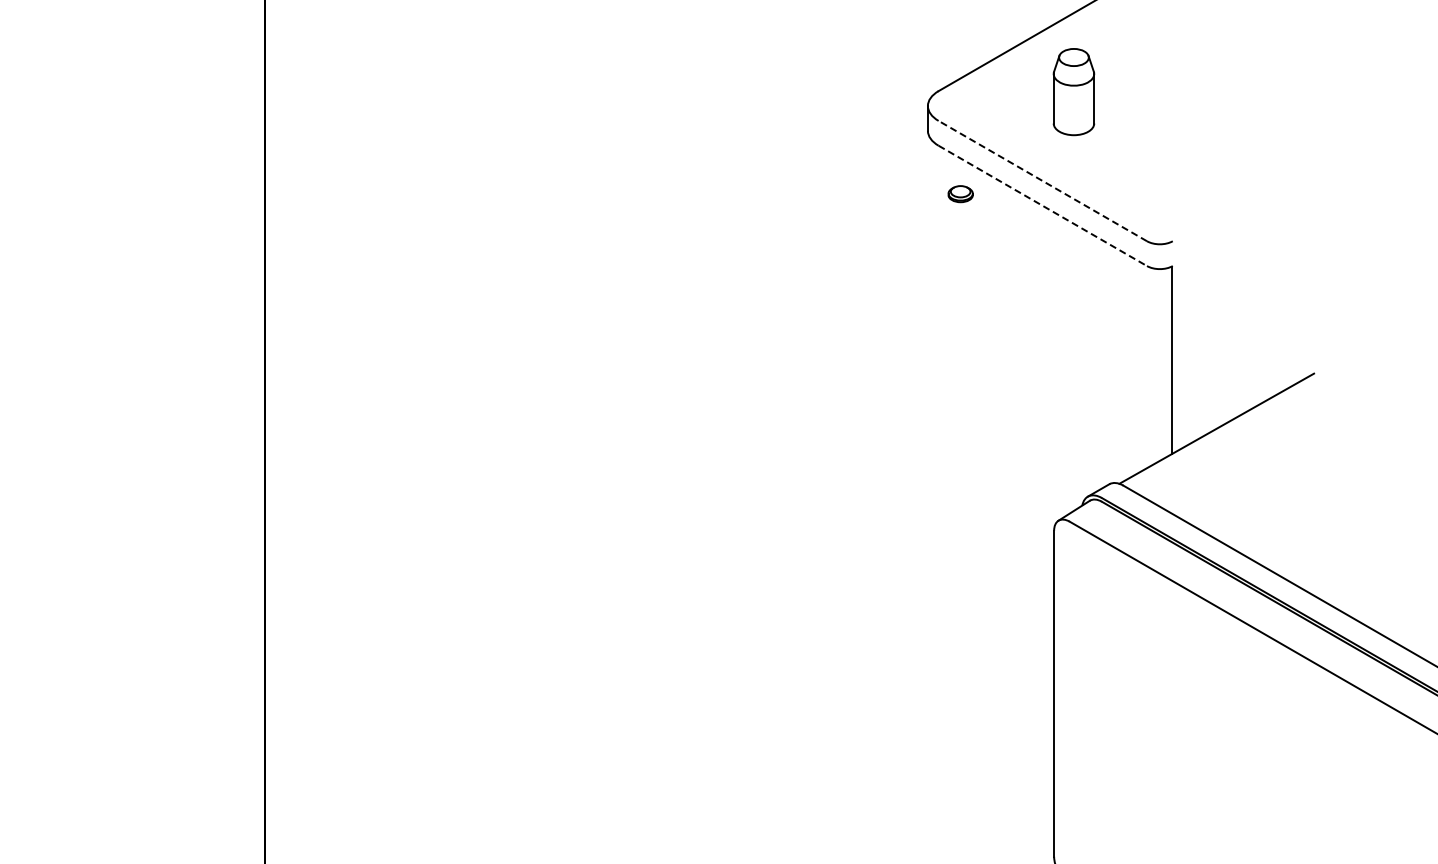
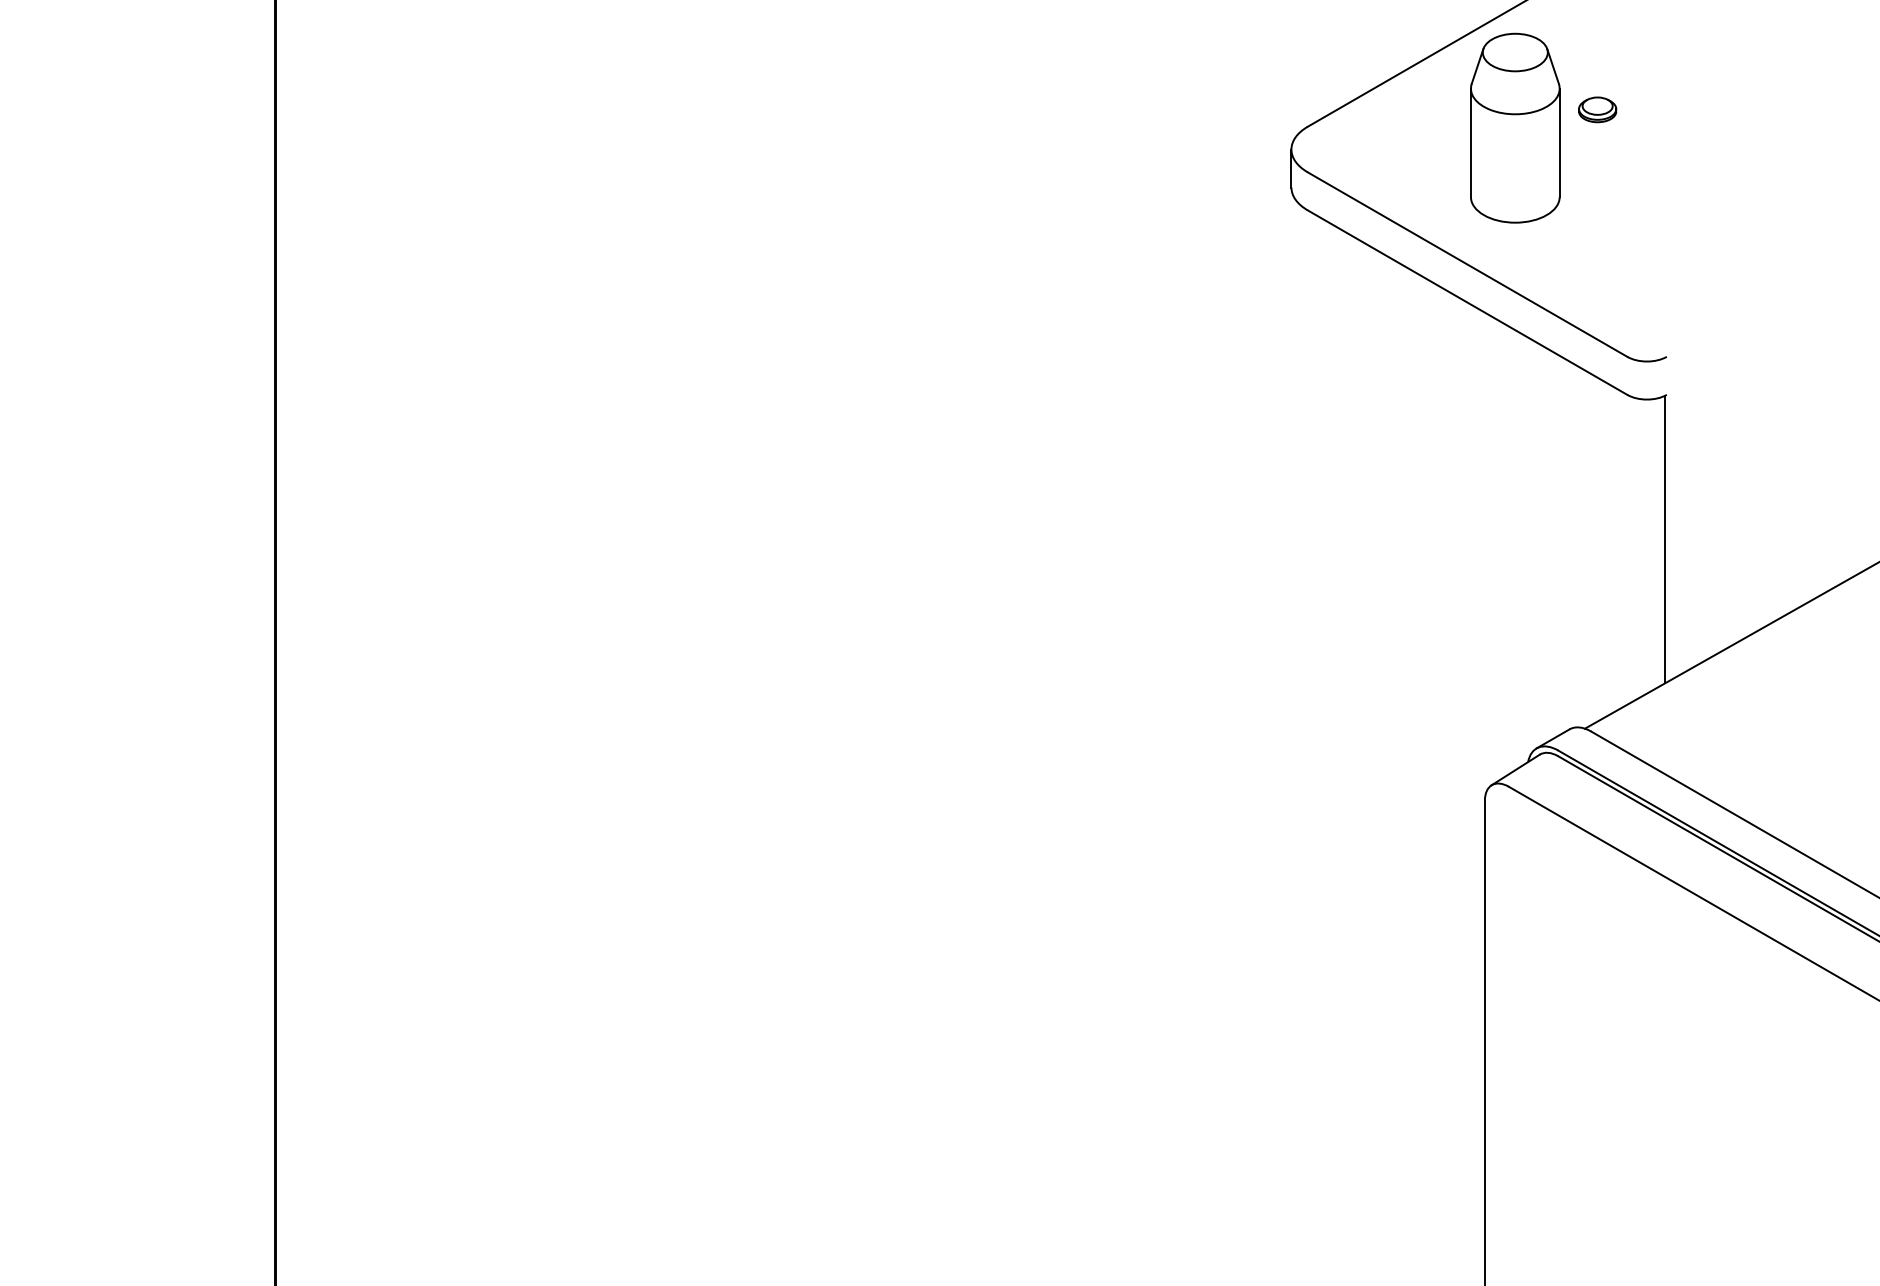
part: (1073, 91) -> (1514, 127), size x1.43
line: (1042, 180) -> (1467, 263), dashed -> solid
part: (960, 194) -> (1597, 110), moved
line: (1043, 206) -> (1468, 303), dashed -> solid

